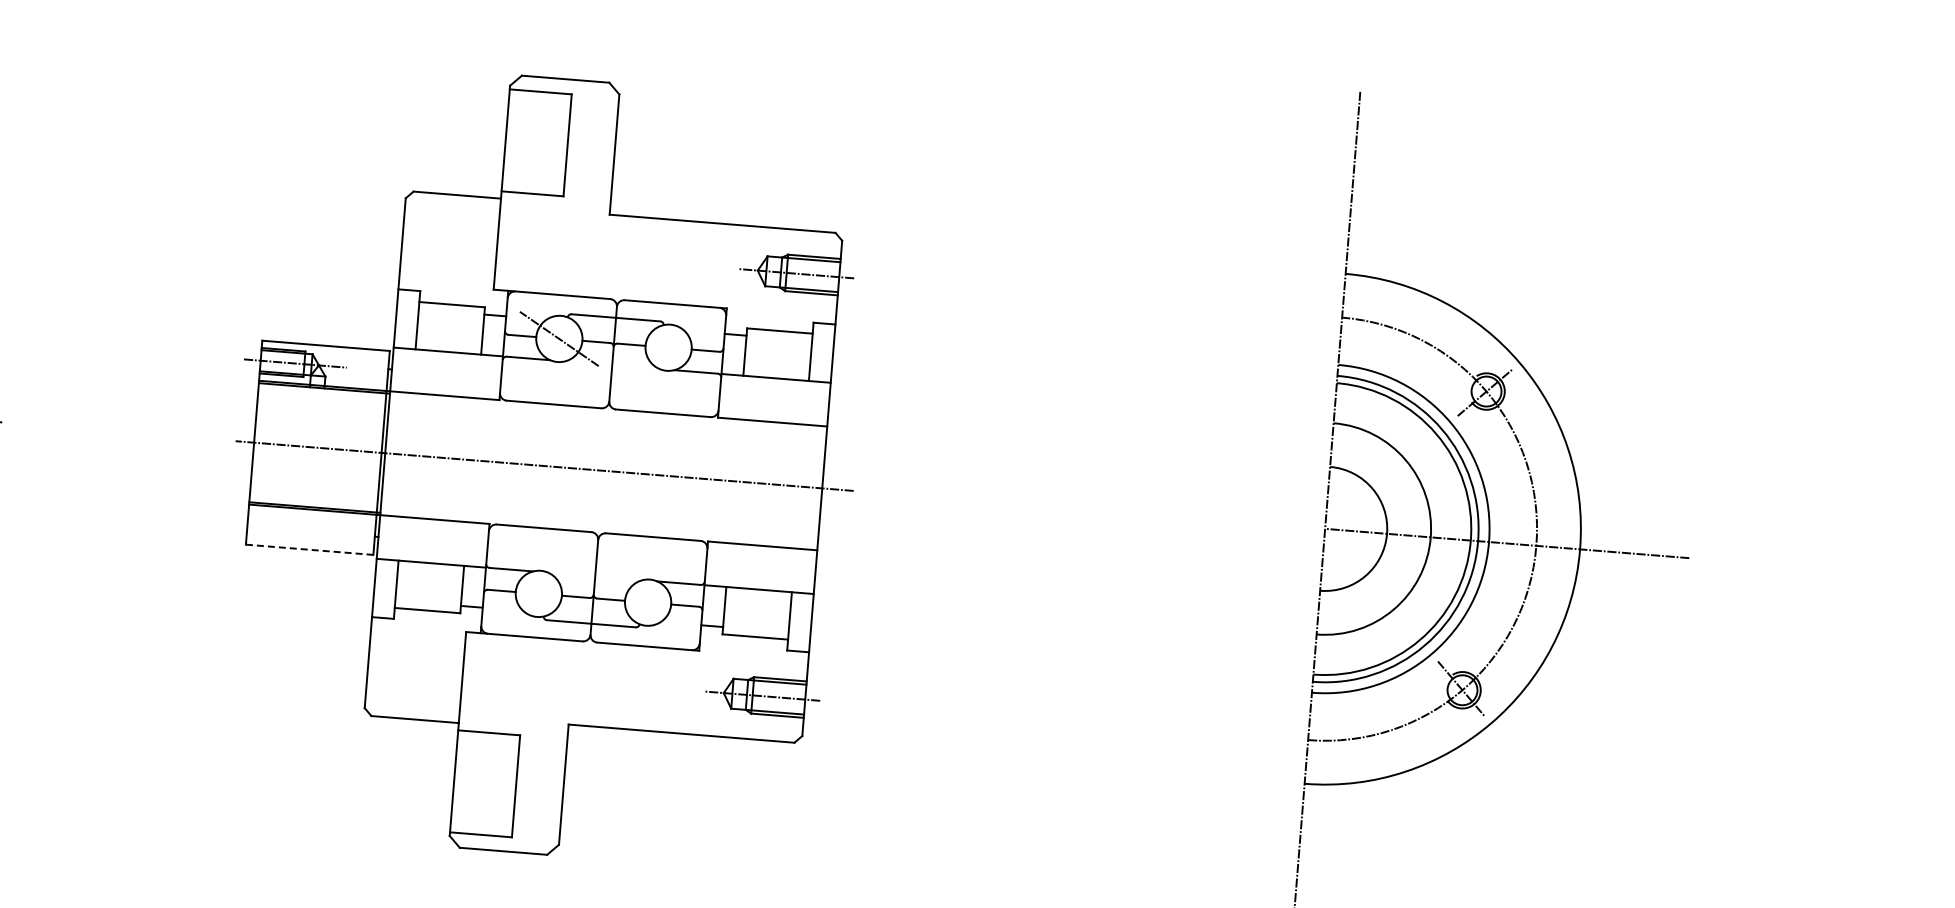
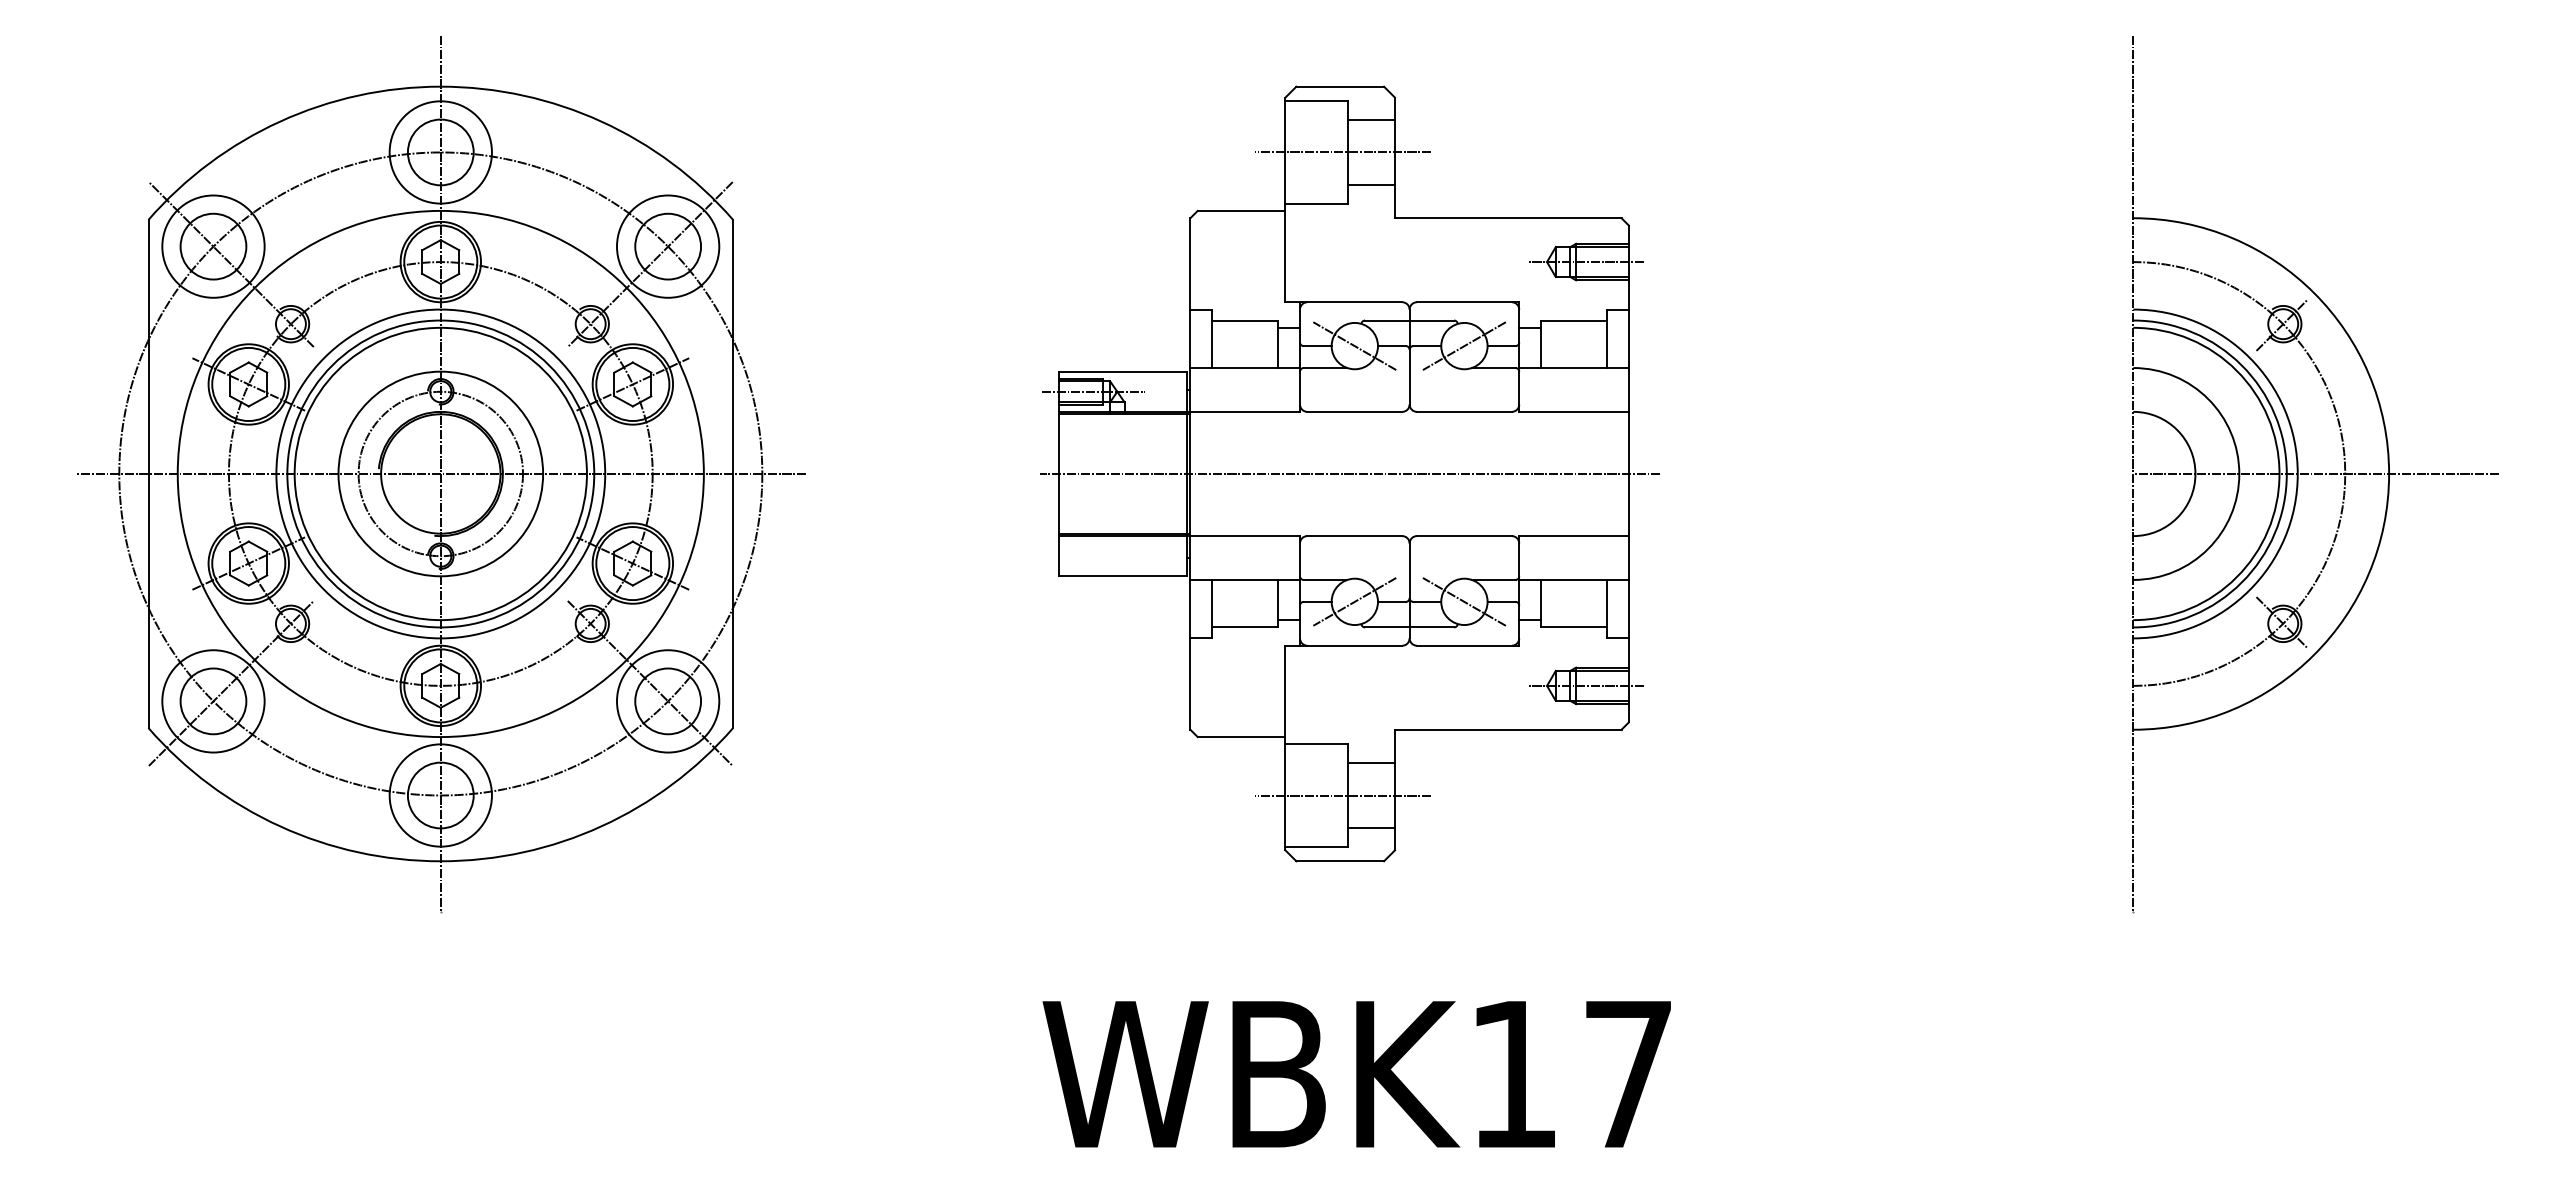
line: (594, 114) -> (1371, 119), added
line: (562, 144) -> (1342, 152), added
line: (588, 180) -> (1371, 185), added
line: (667, 348) -> (1463, 346), added
line: (309, 549) -> (1122, 576), dashed -> solid
line: (538, 593) -> (1354, 601), added
line: (647, 602) -> (1463, 601), added
line: (542, 755) -> (1371, 762), added
line: (511, 785) -> (1342, 795), added
line: (537, 821) -> (1371, 828), added

